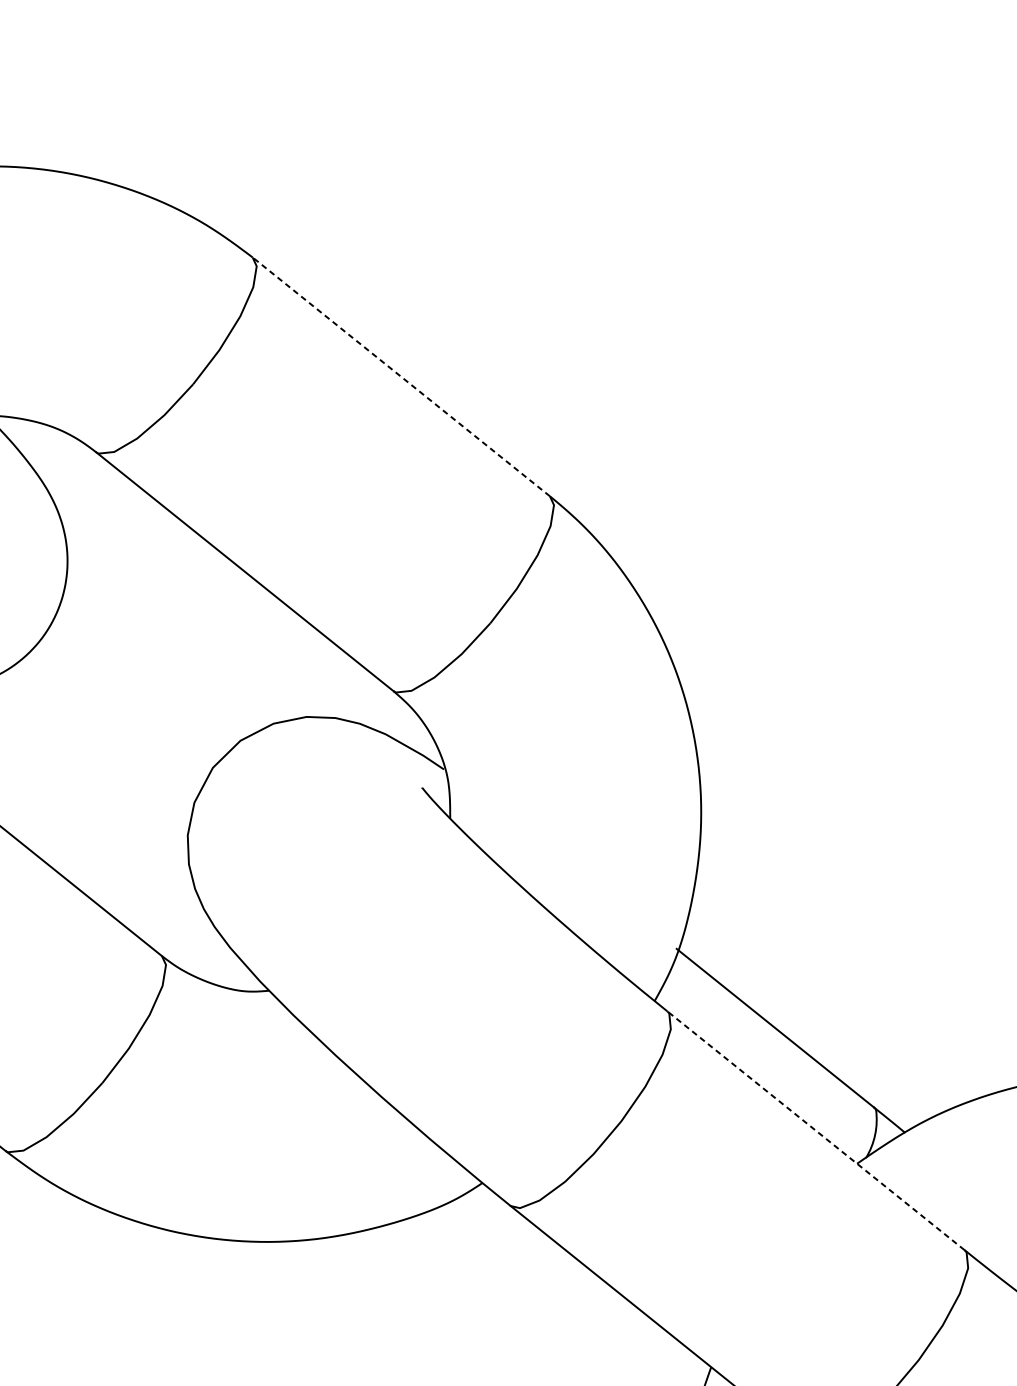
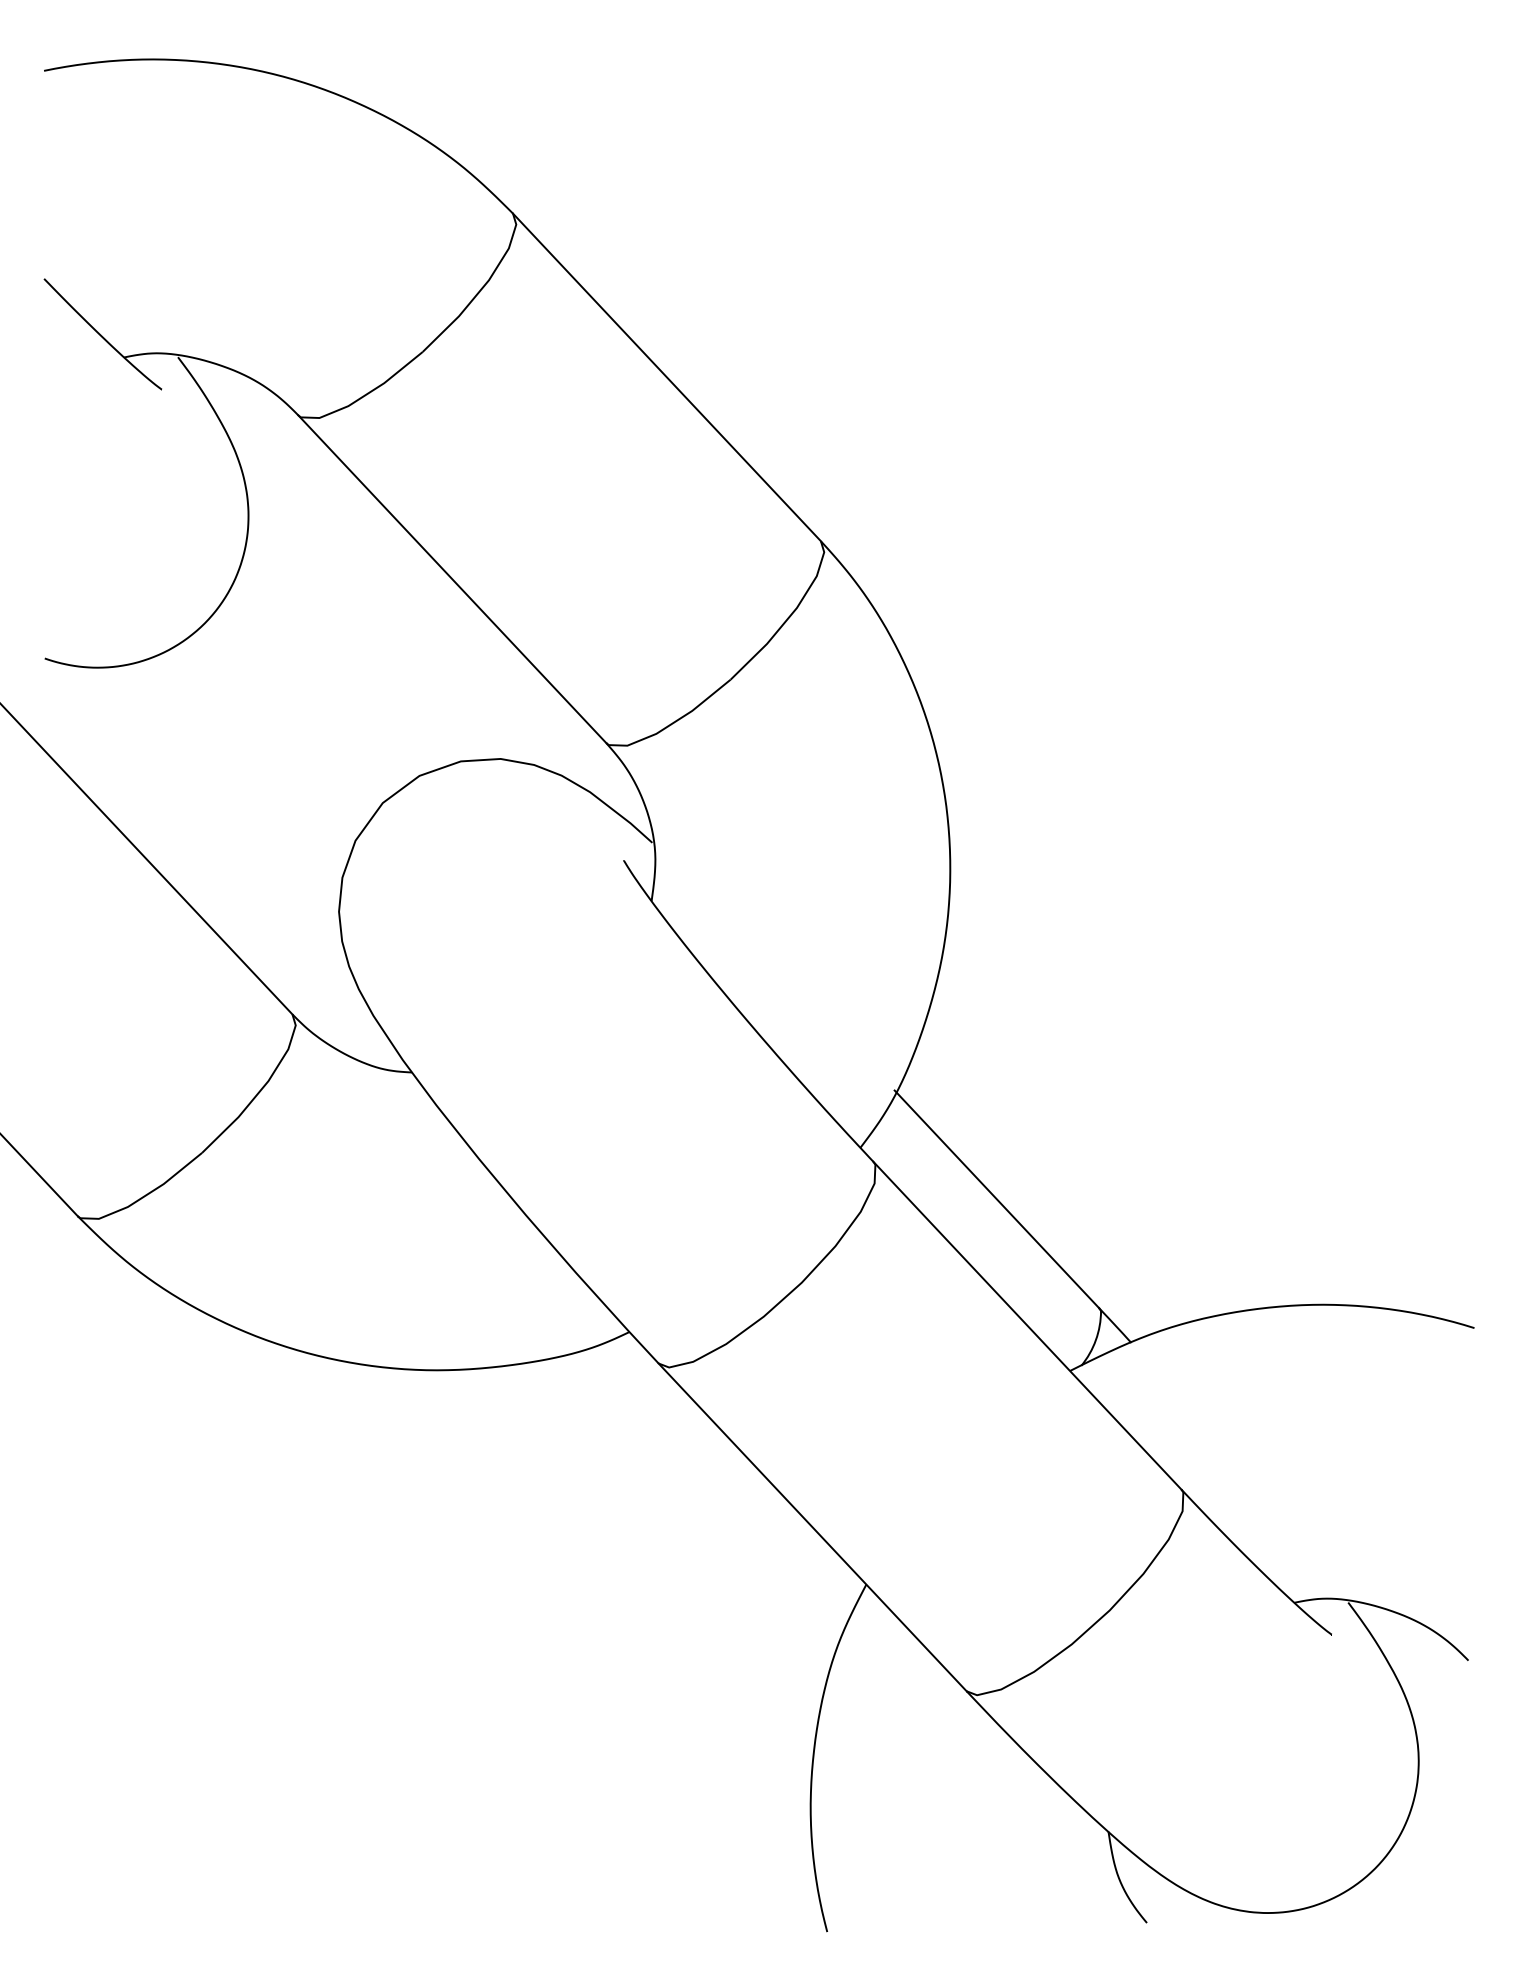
line: (400, 377) -> (666, 377), dashed -> solid
line: (815, 1130) -> (1027, 1325), dashed -> solid

